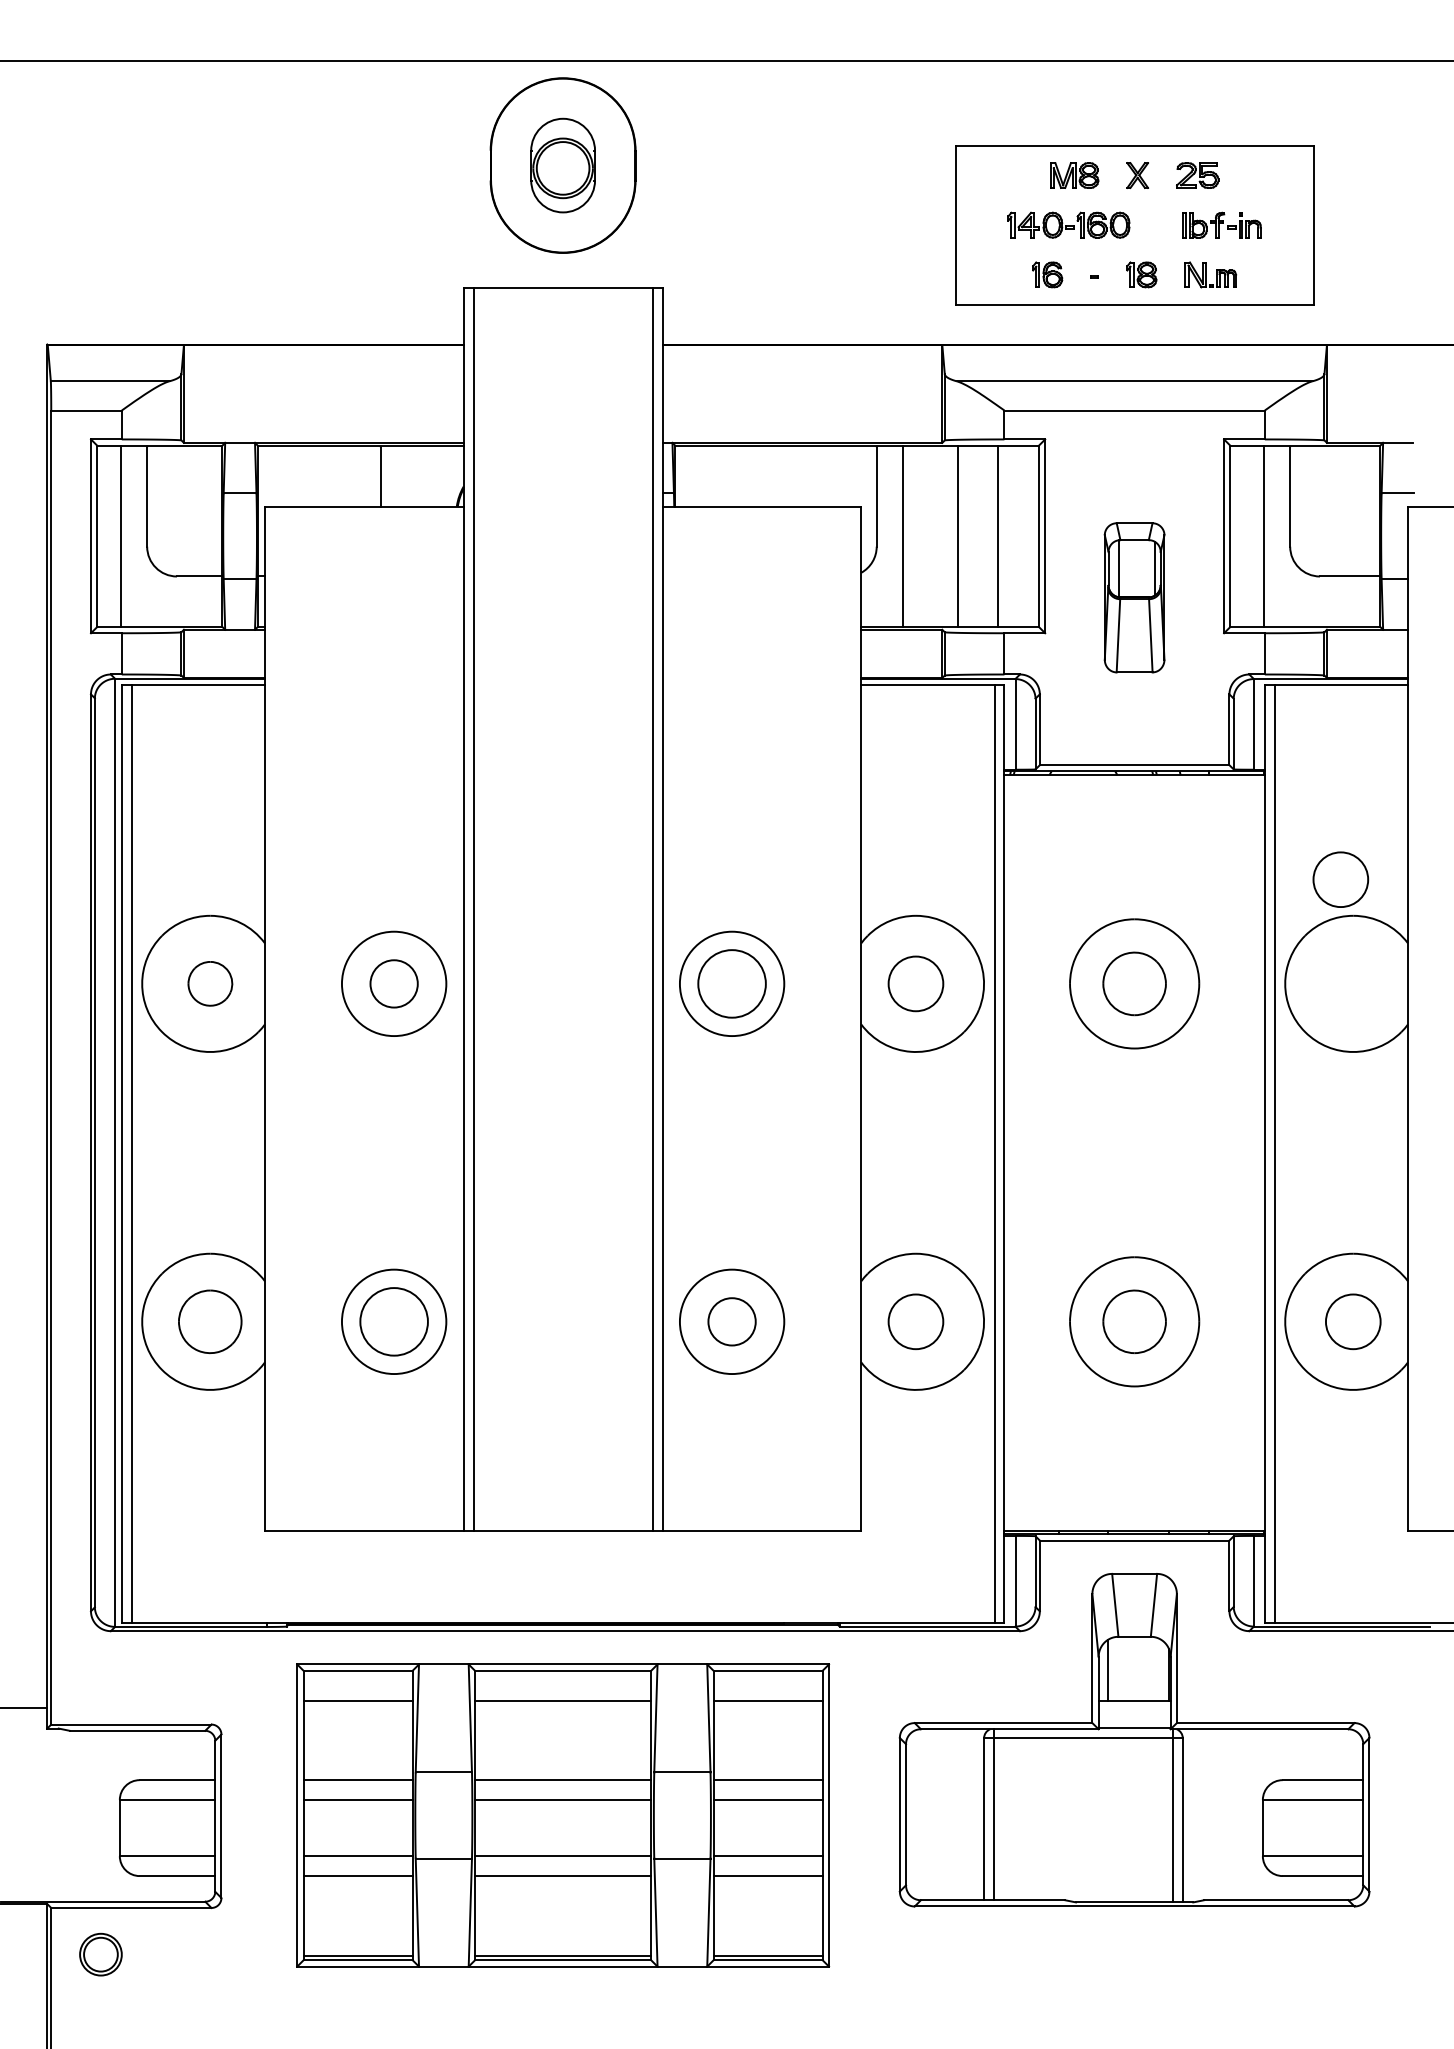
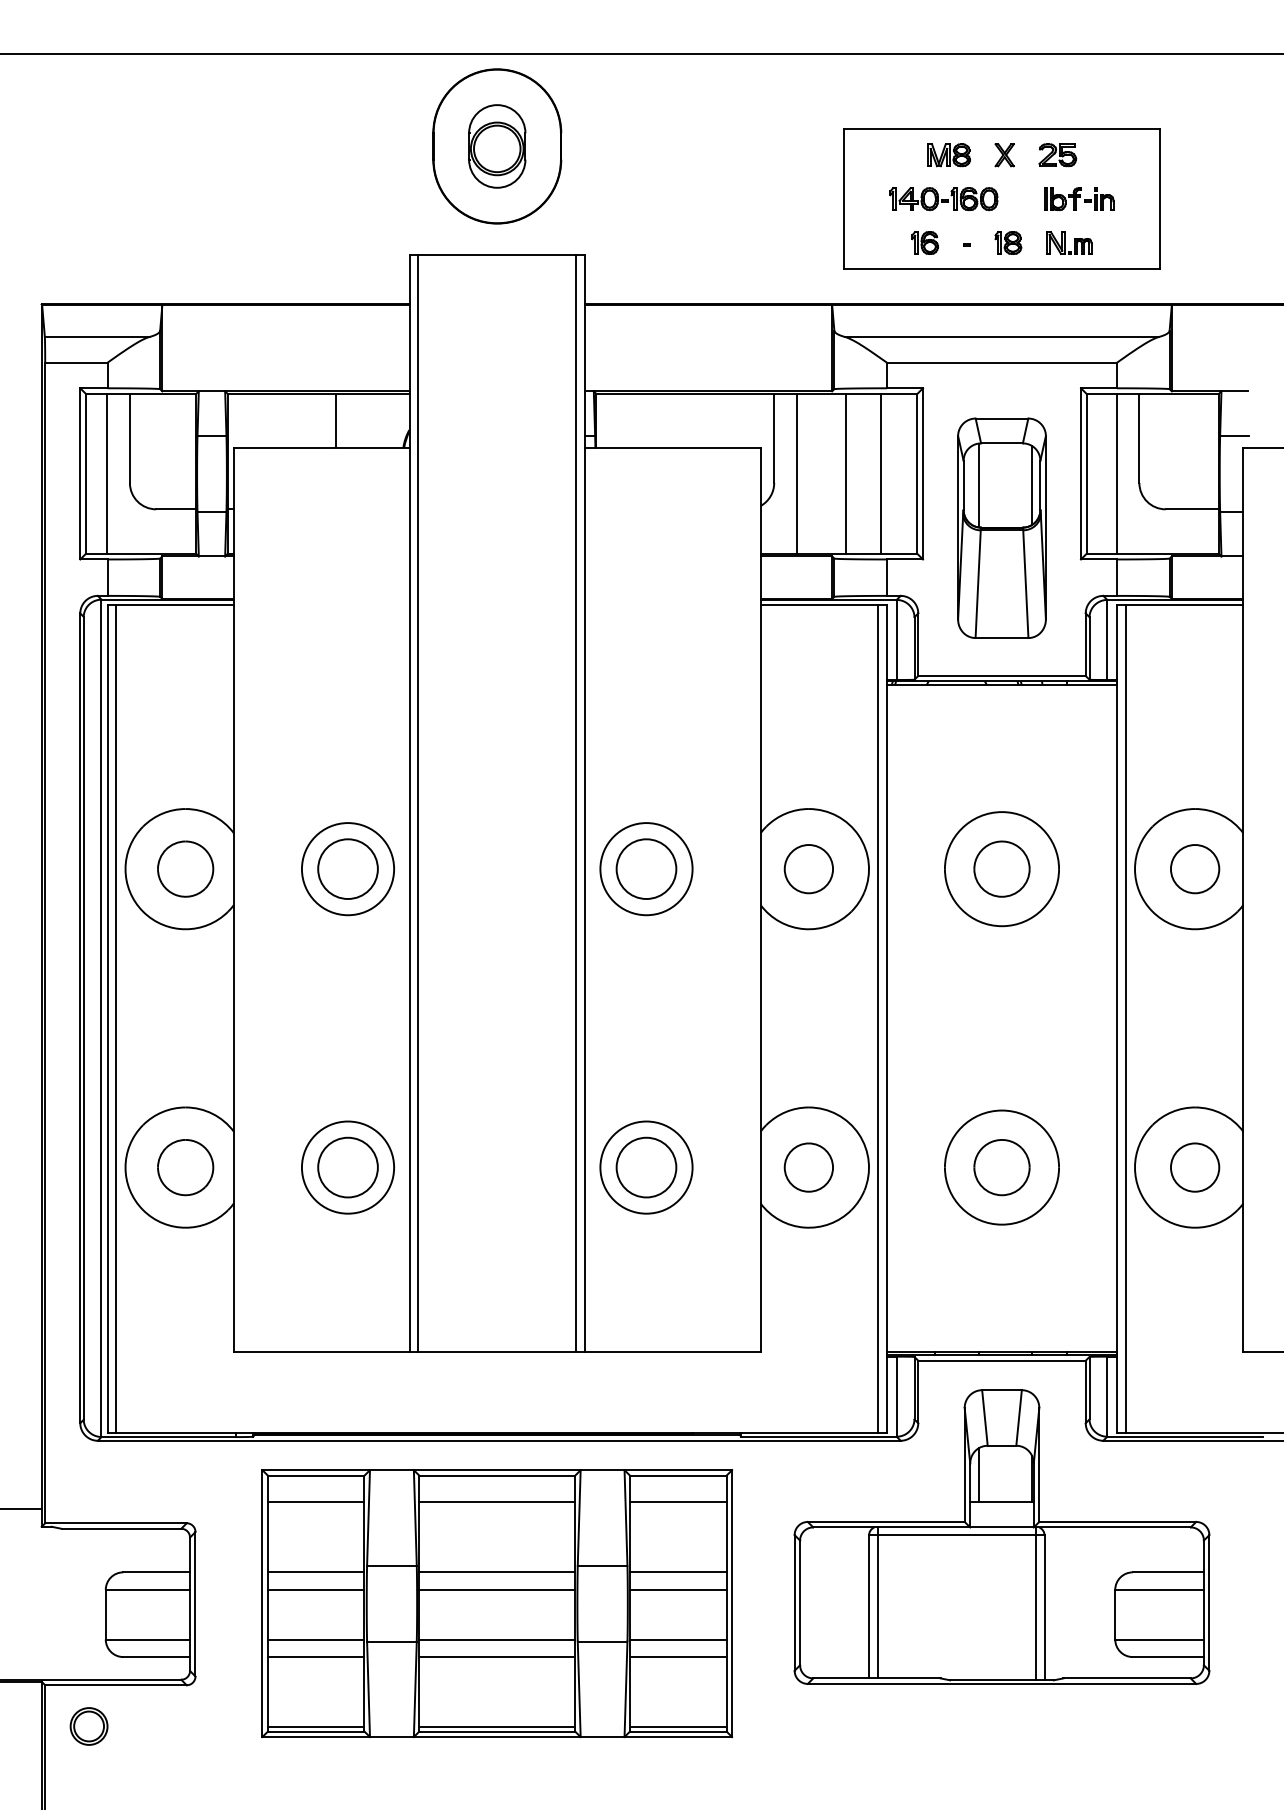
part: (1134, 597) -> (1001, 527), size x1.67
circle: (1341, 880) -> (1195, 869), moved
part: (210, 983) -> (185, 868), size x1.43
circle: (393, 984) -> (347, 869), size x1.43
circle: (732, 1321) -> (646, 1167), size x1.43

